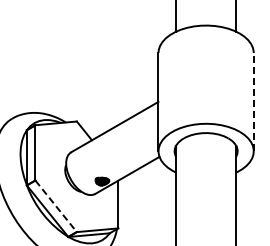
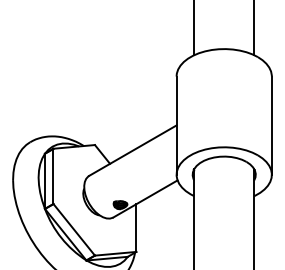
line: (253, 101) -> (271, 125), dashed -> solid
line: (56, 205) -> (74, 229), dashed -> solid

